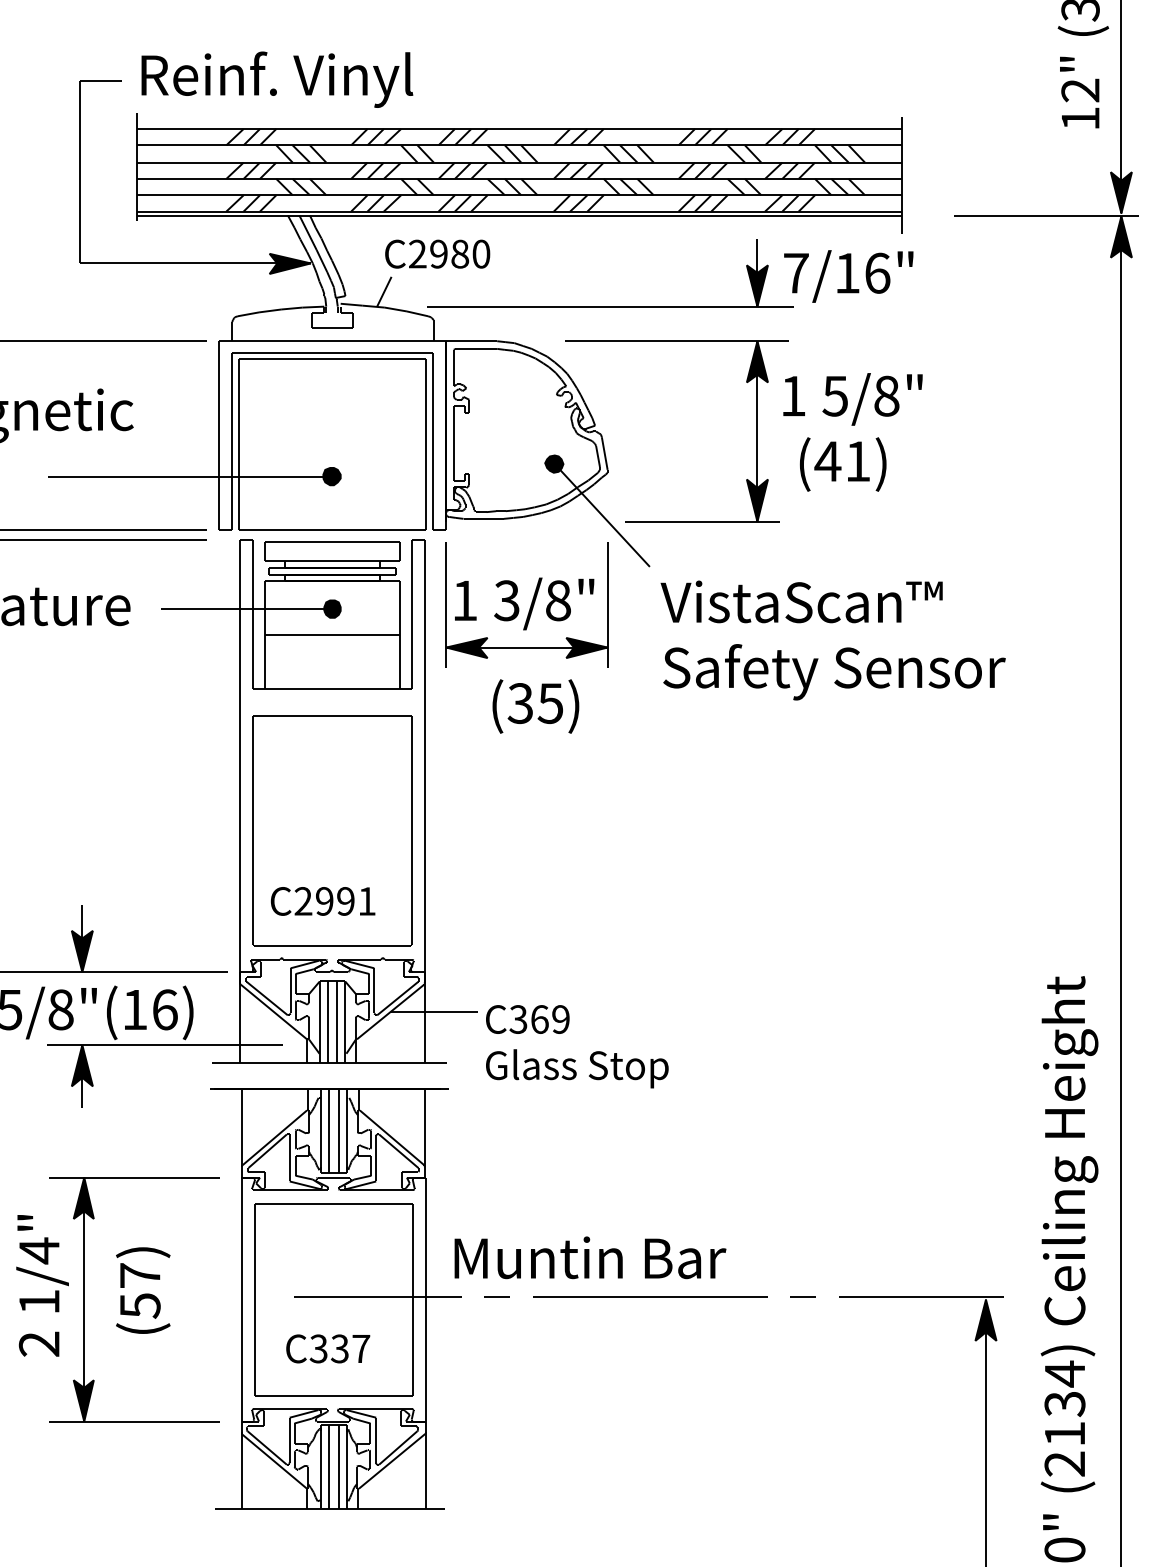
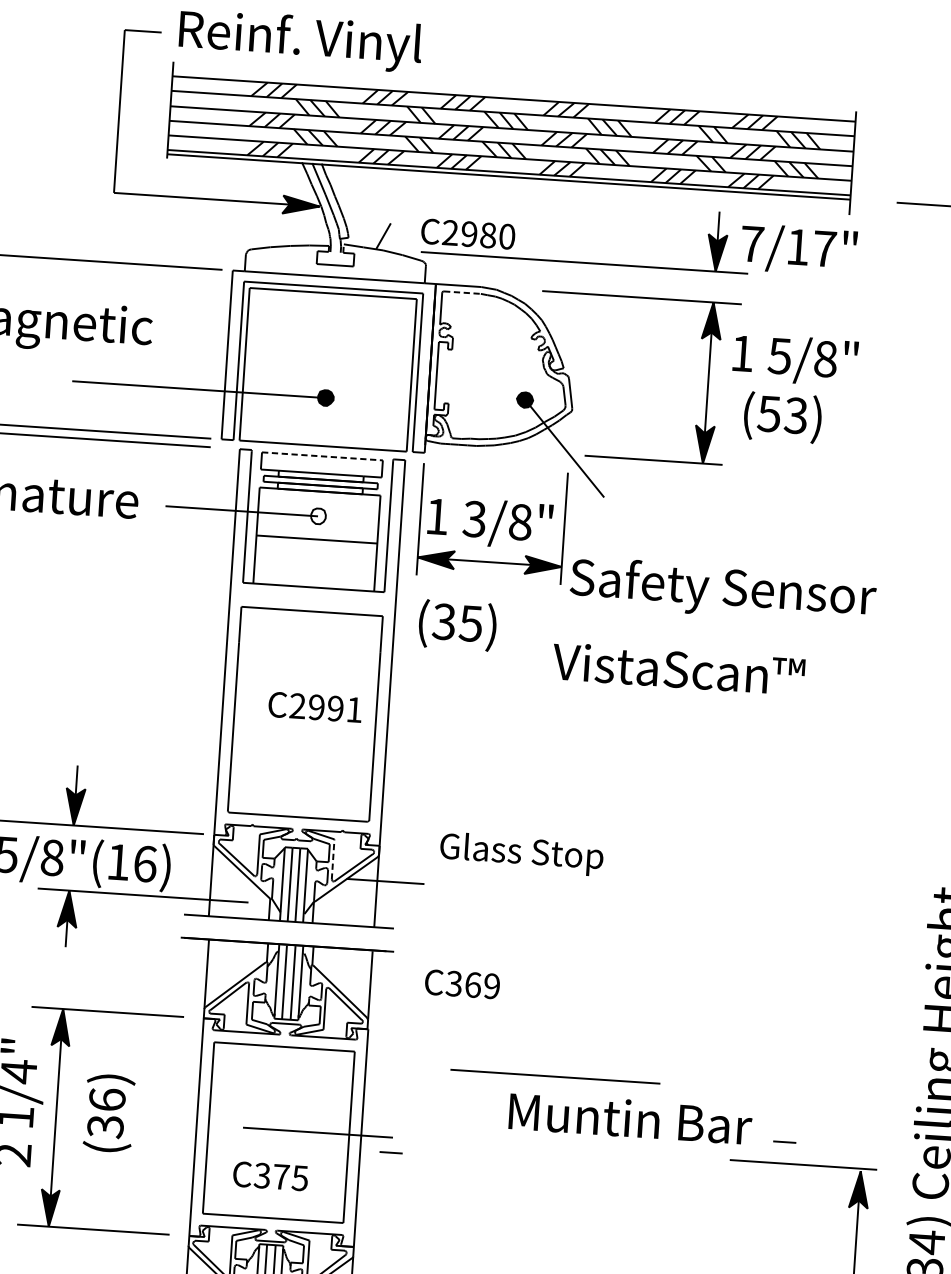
text: (437, 253) -> (468, 233), moved
text: (877, 272) -> (824, 248), 7/16" -> 7/17"
line: (476, 348) -> (462, 292), solid -> dashed
text: (842, 461) -> (782, 414), (41) -> (53)
line: (332, 541) -> (322, 456), solid -> dashed
text: (801, 601) -> (678, 668), moved
fill: (332, 608) -> (318, 515), removed
text: (834, 672) -> (723, 591), moved
text: (535, 706) -> (457, 625), moved
text: (322, 901) -> (314, 707), moved
line: (374, 990) -> (333, 859), solid -> dashed
text: (527, 1019) -> (462, 984), moved
text: (577, 1068) -> (521, 853), moved
text: (590, 1257) -> (630, 1118), moved
text: (139, 1290) -> (105, 1113), (57) -> (36)
line: (496, 1296) -> (390, 1152), moved
line: (650, 1296) -> (555, 1076), moved
line: (802, 1296) -> (784, 1141), moved
text: (350, 1348) -> (290, 1177), C337 -> C375

